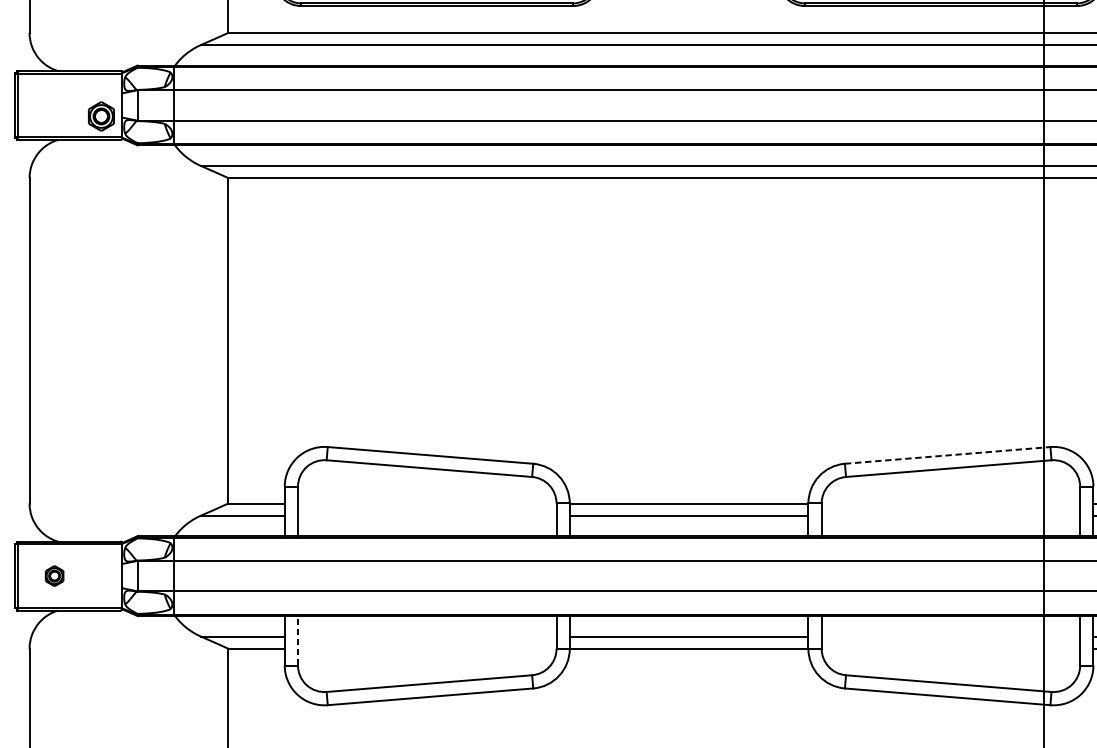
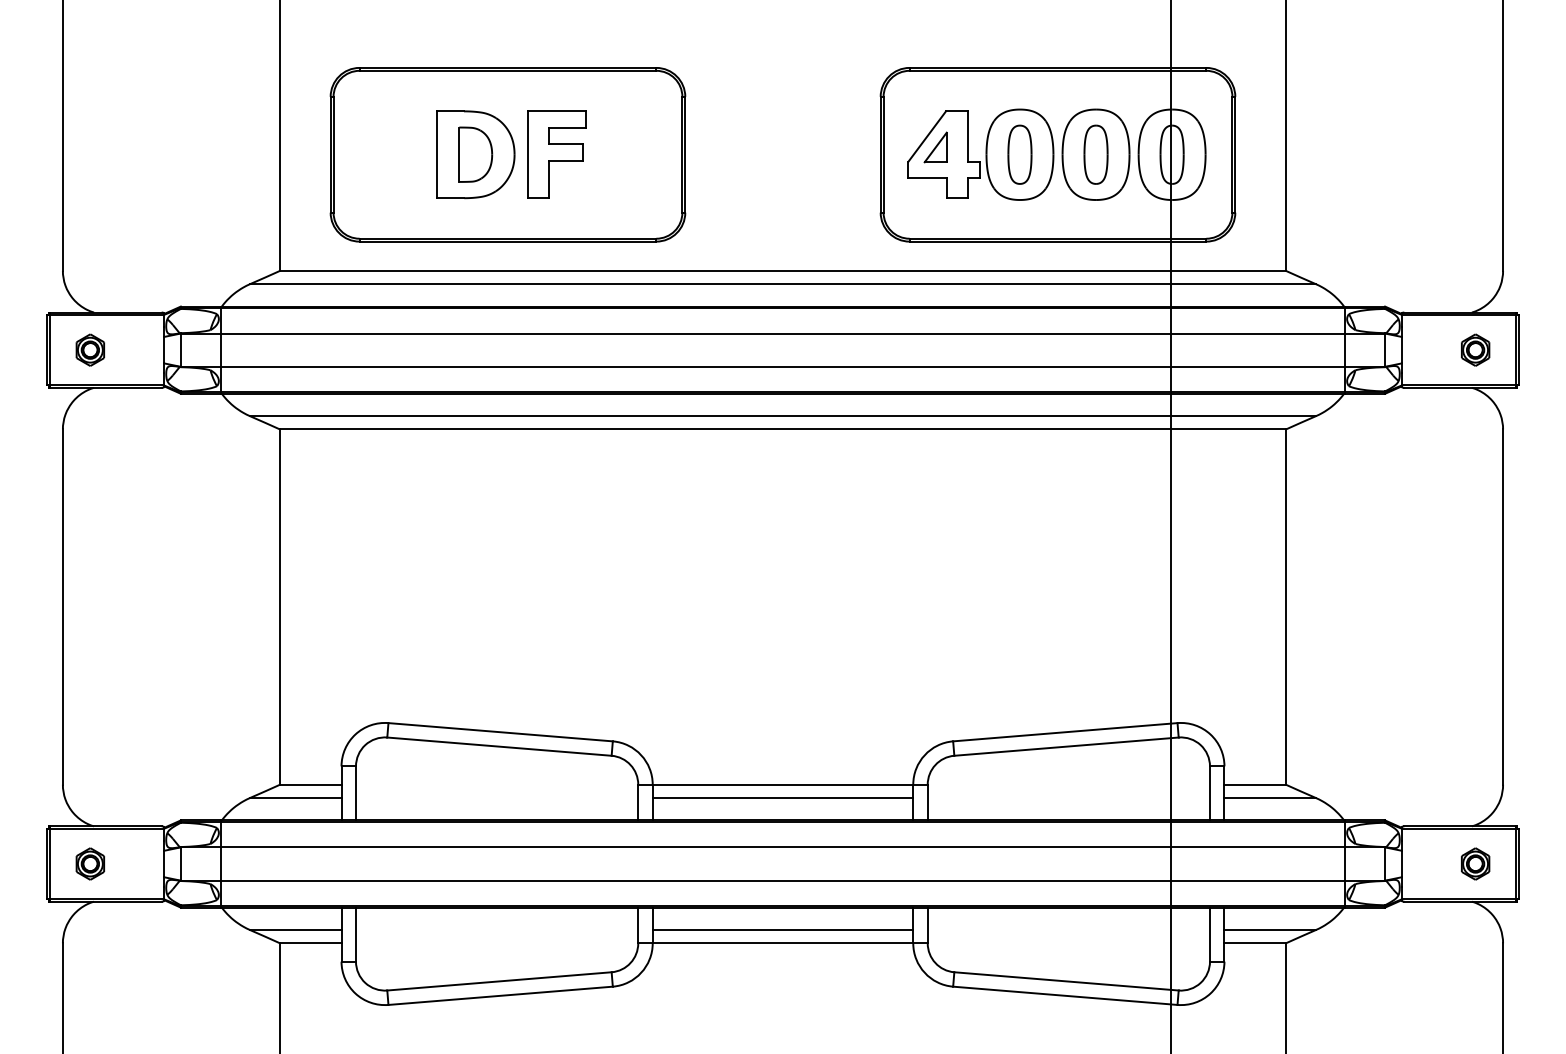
part: (100, 115) -> (89, 349), moved
line: (947, 455) -> (1065, 732), dashed -> solid
part: (53, 575) -> (89, 863), size x1.43
line: (298, 640) -> (356, 934), dashed -> solid

